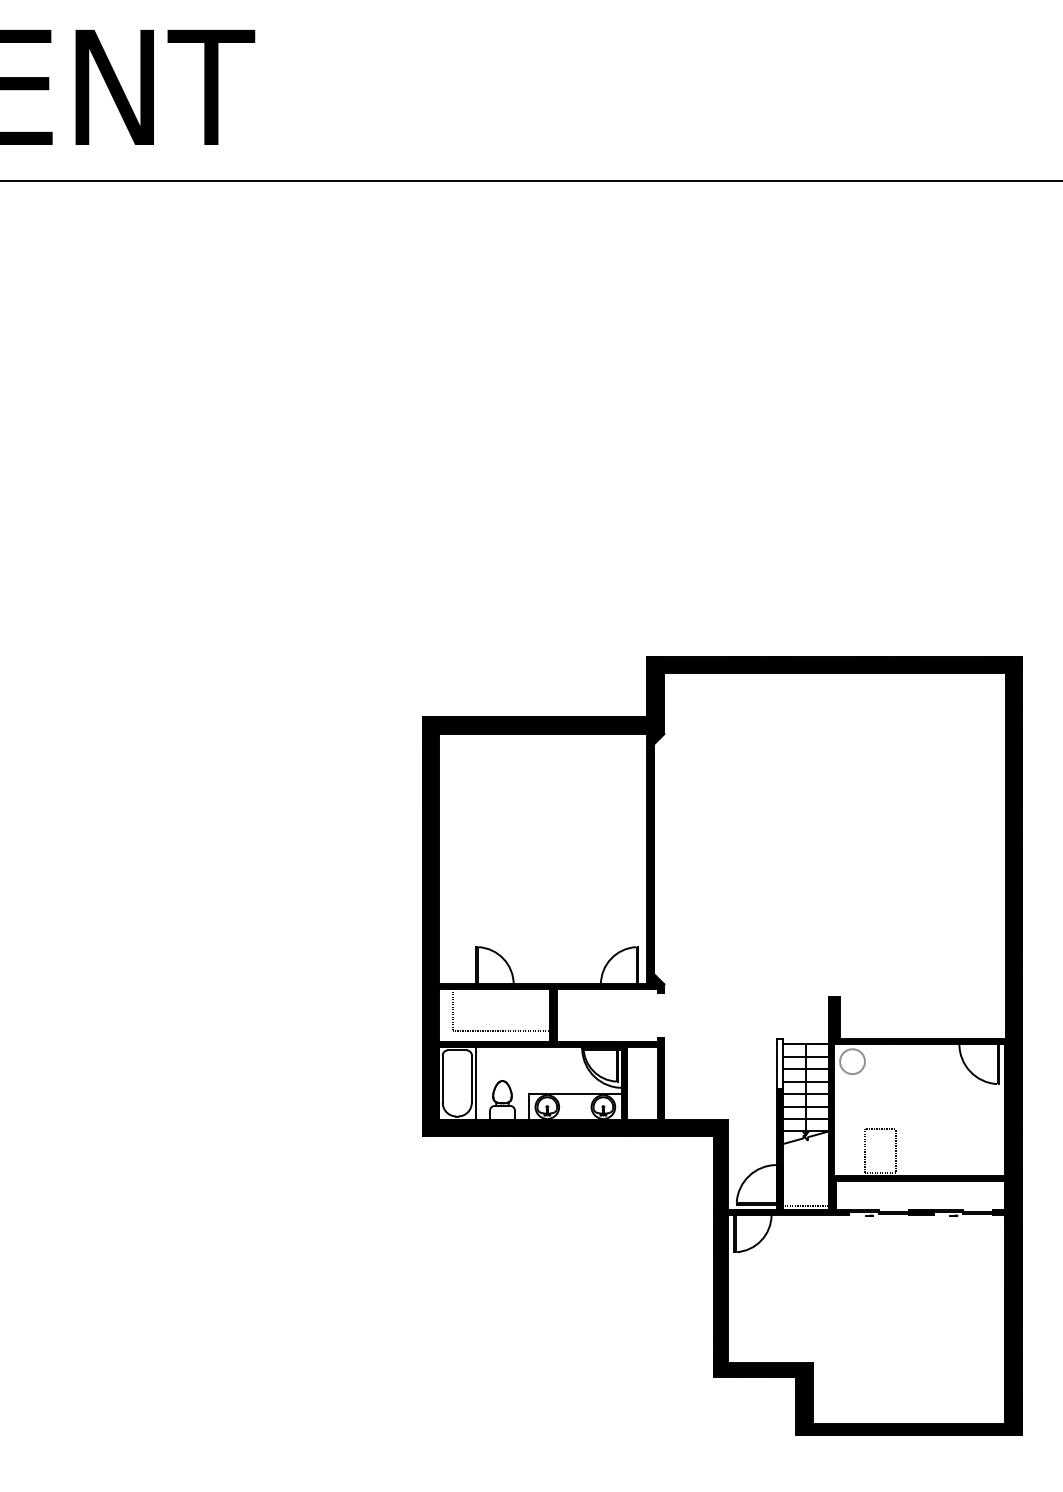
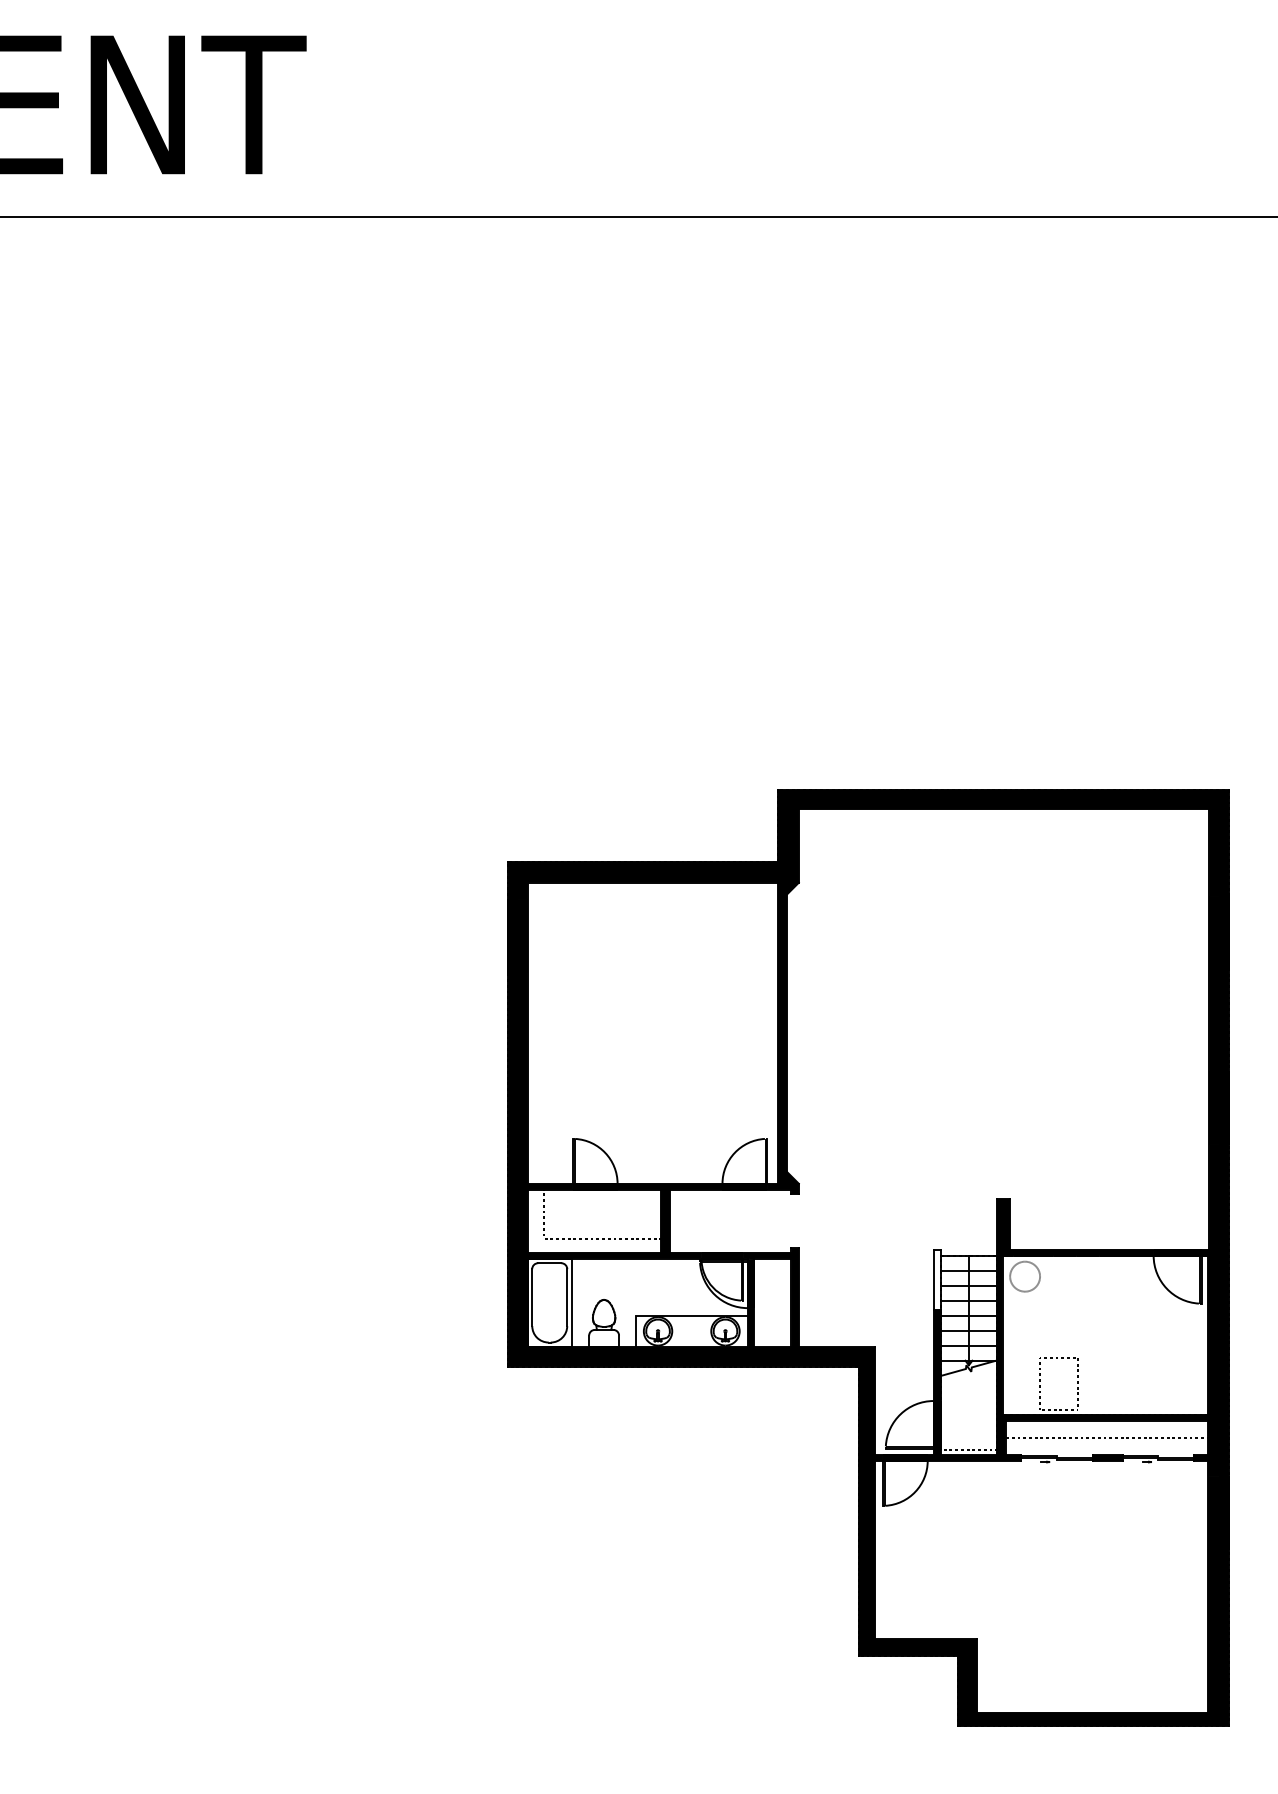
line: (920, 1195) -> (1106, 1437), added

